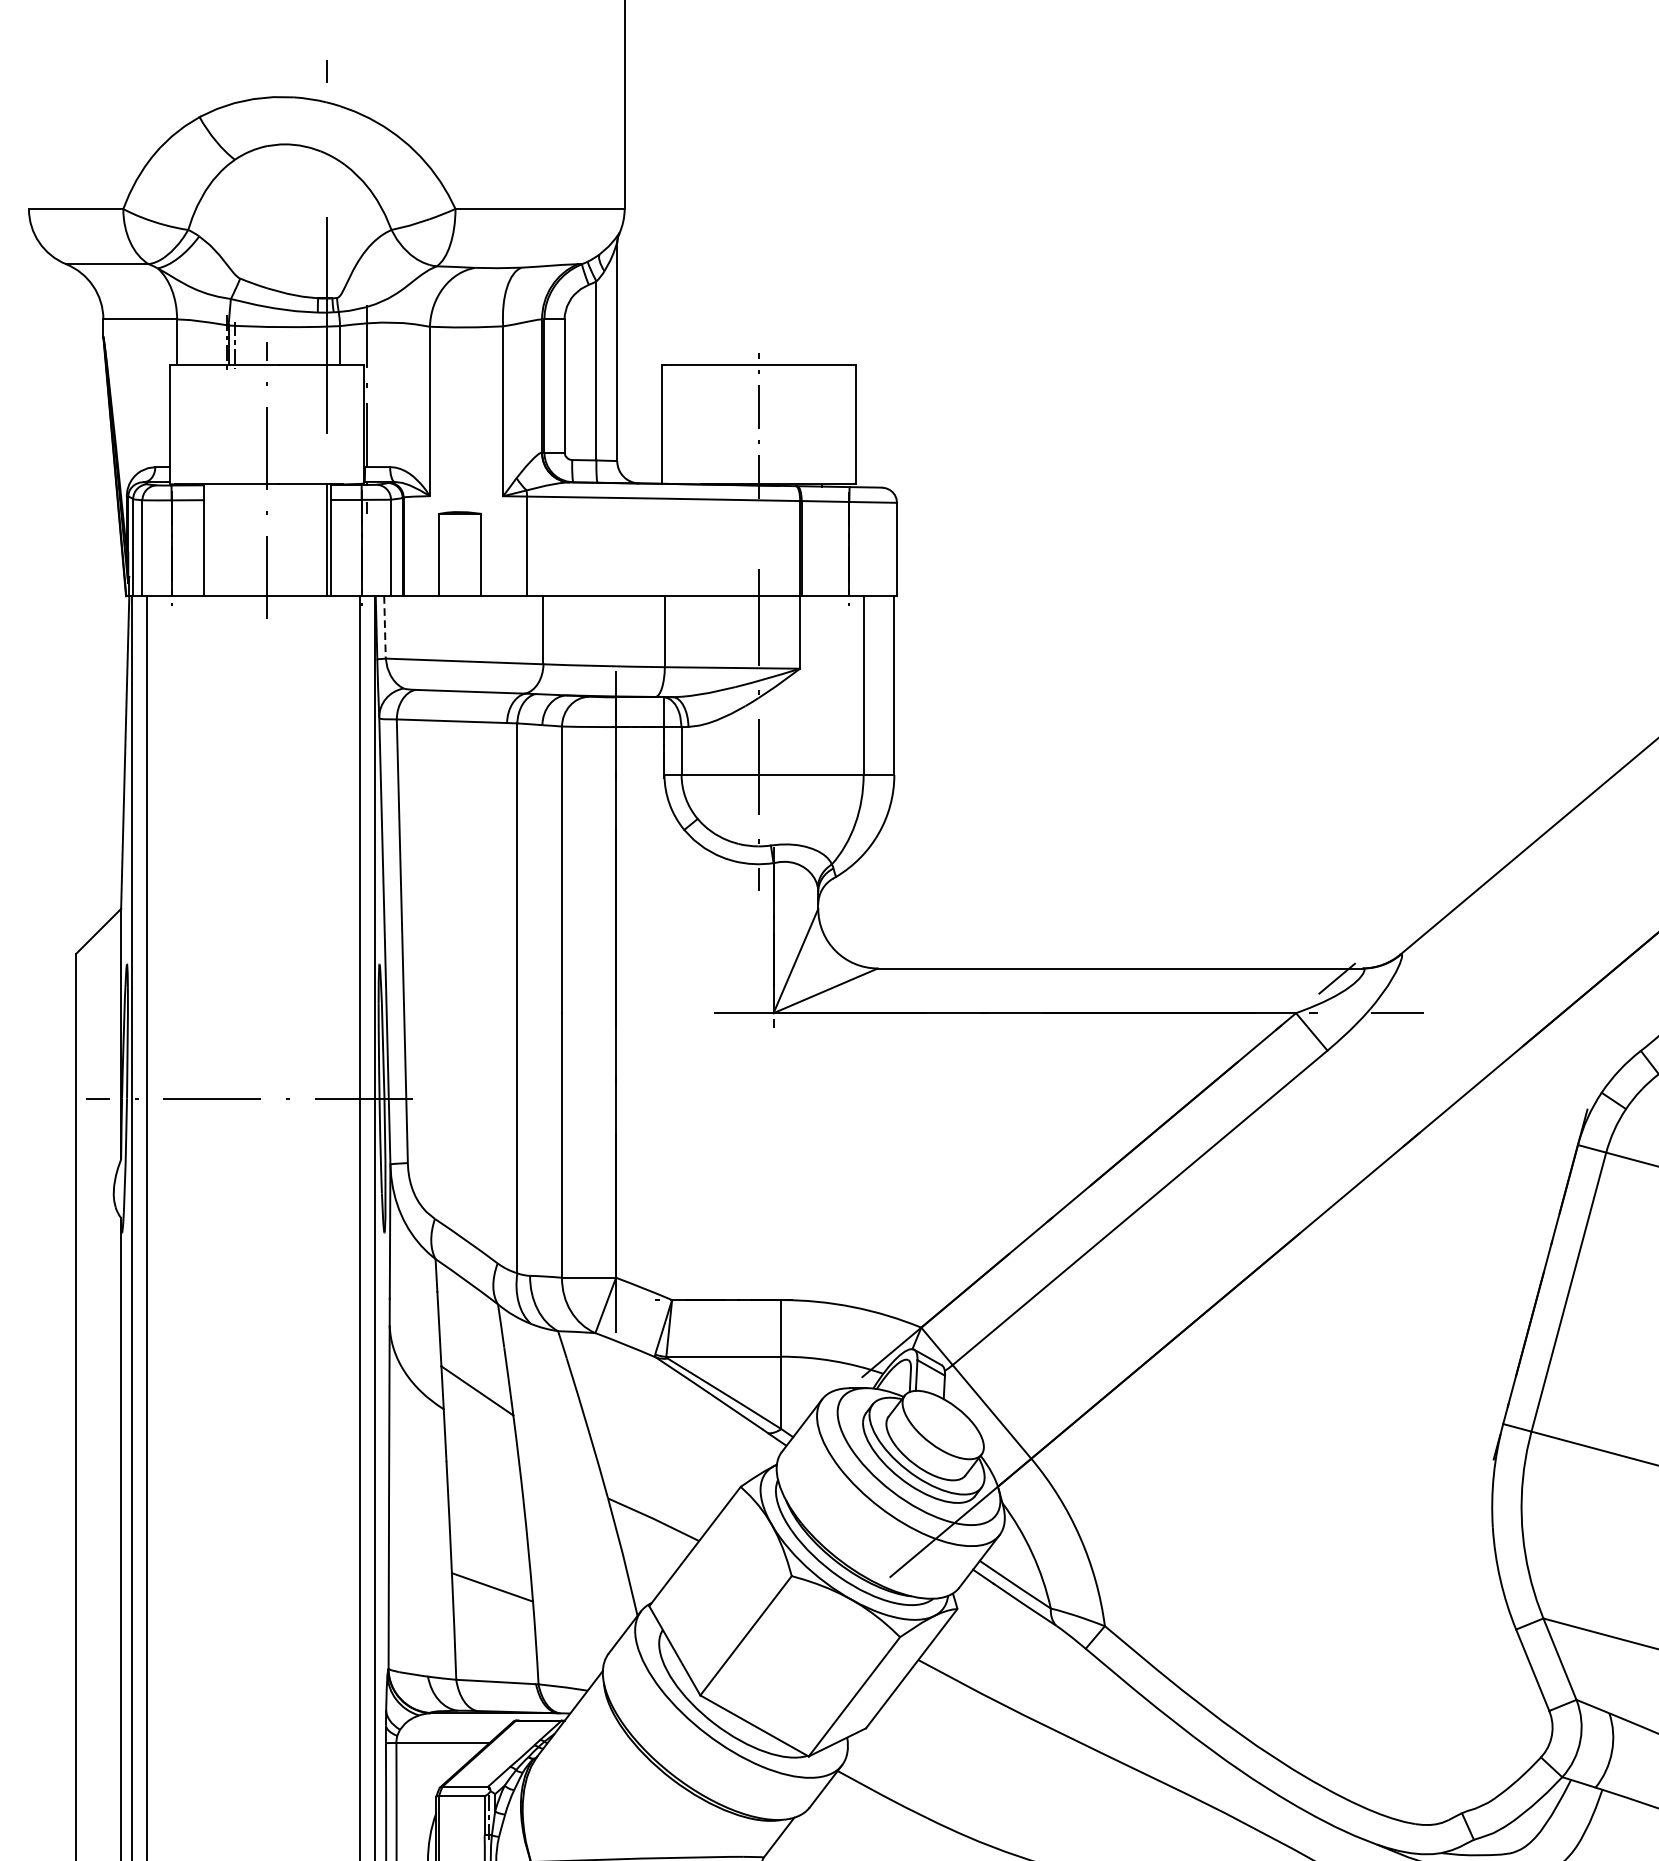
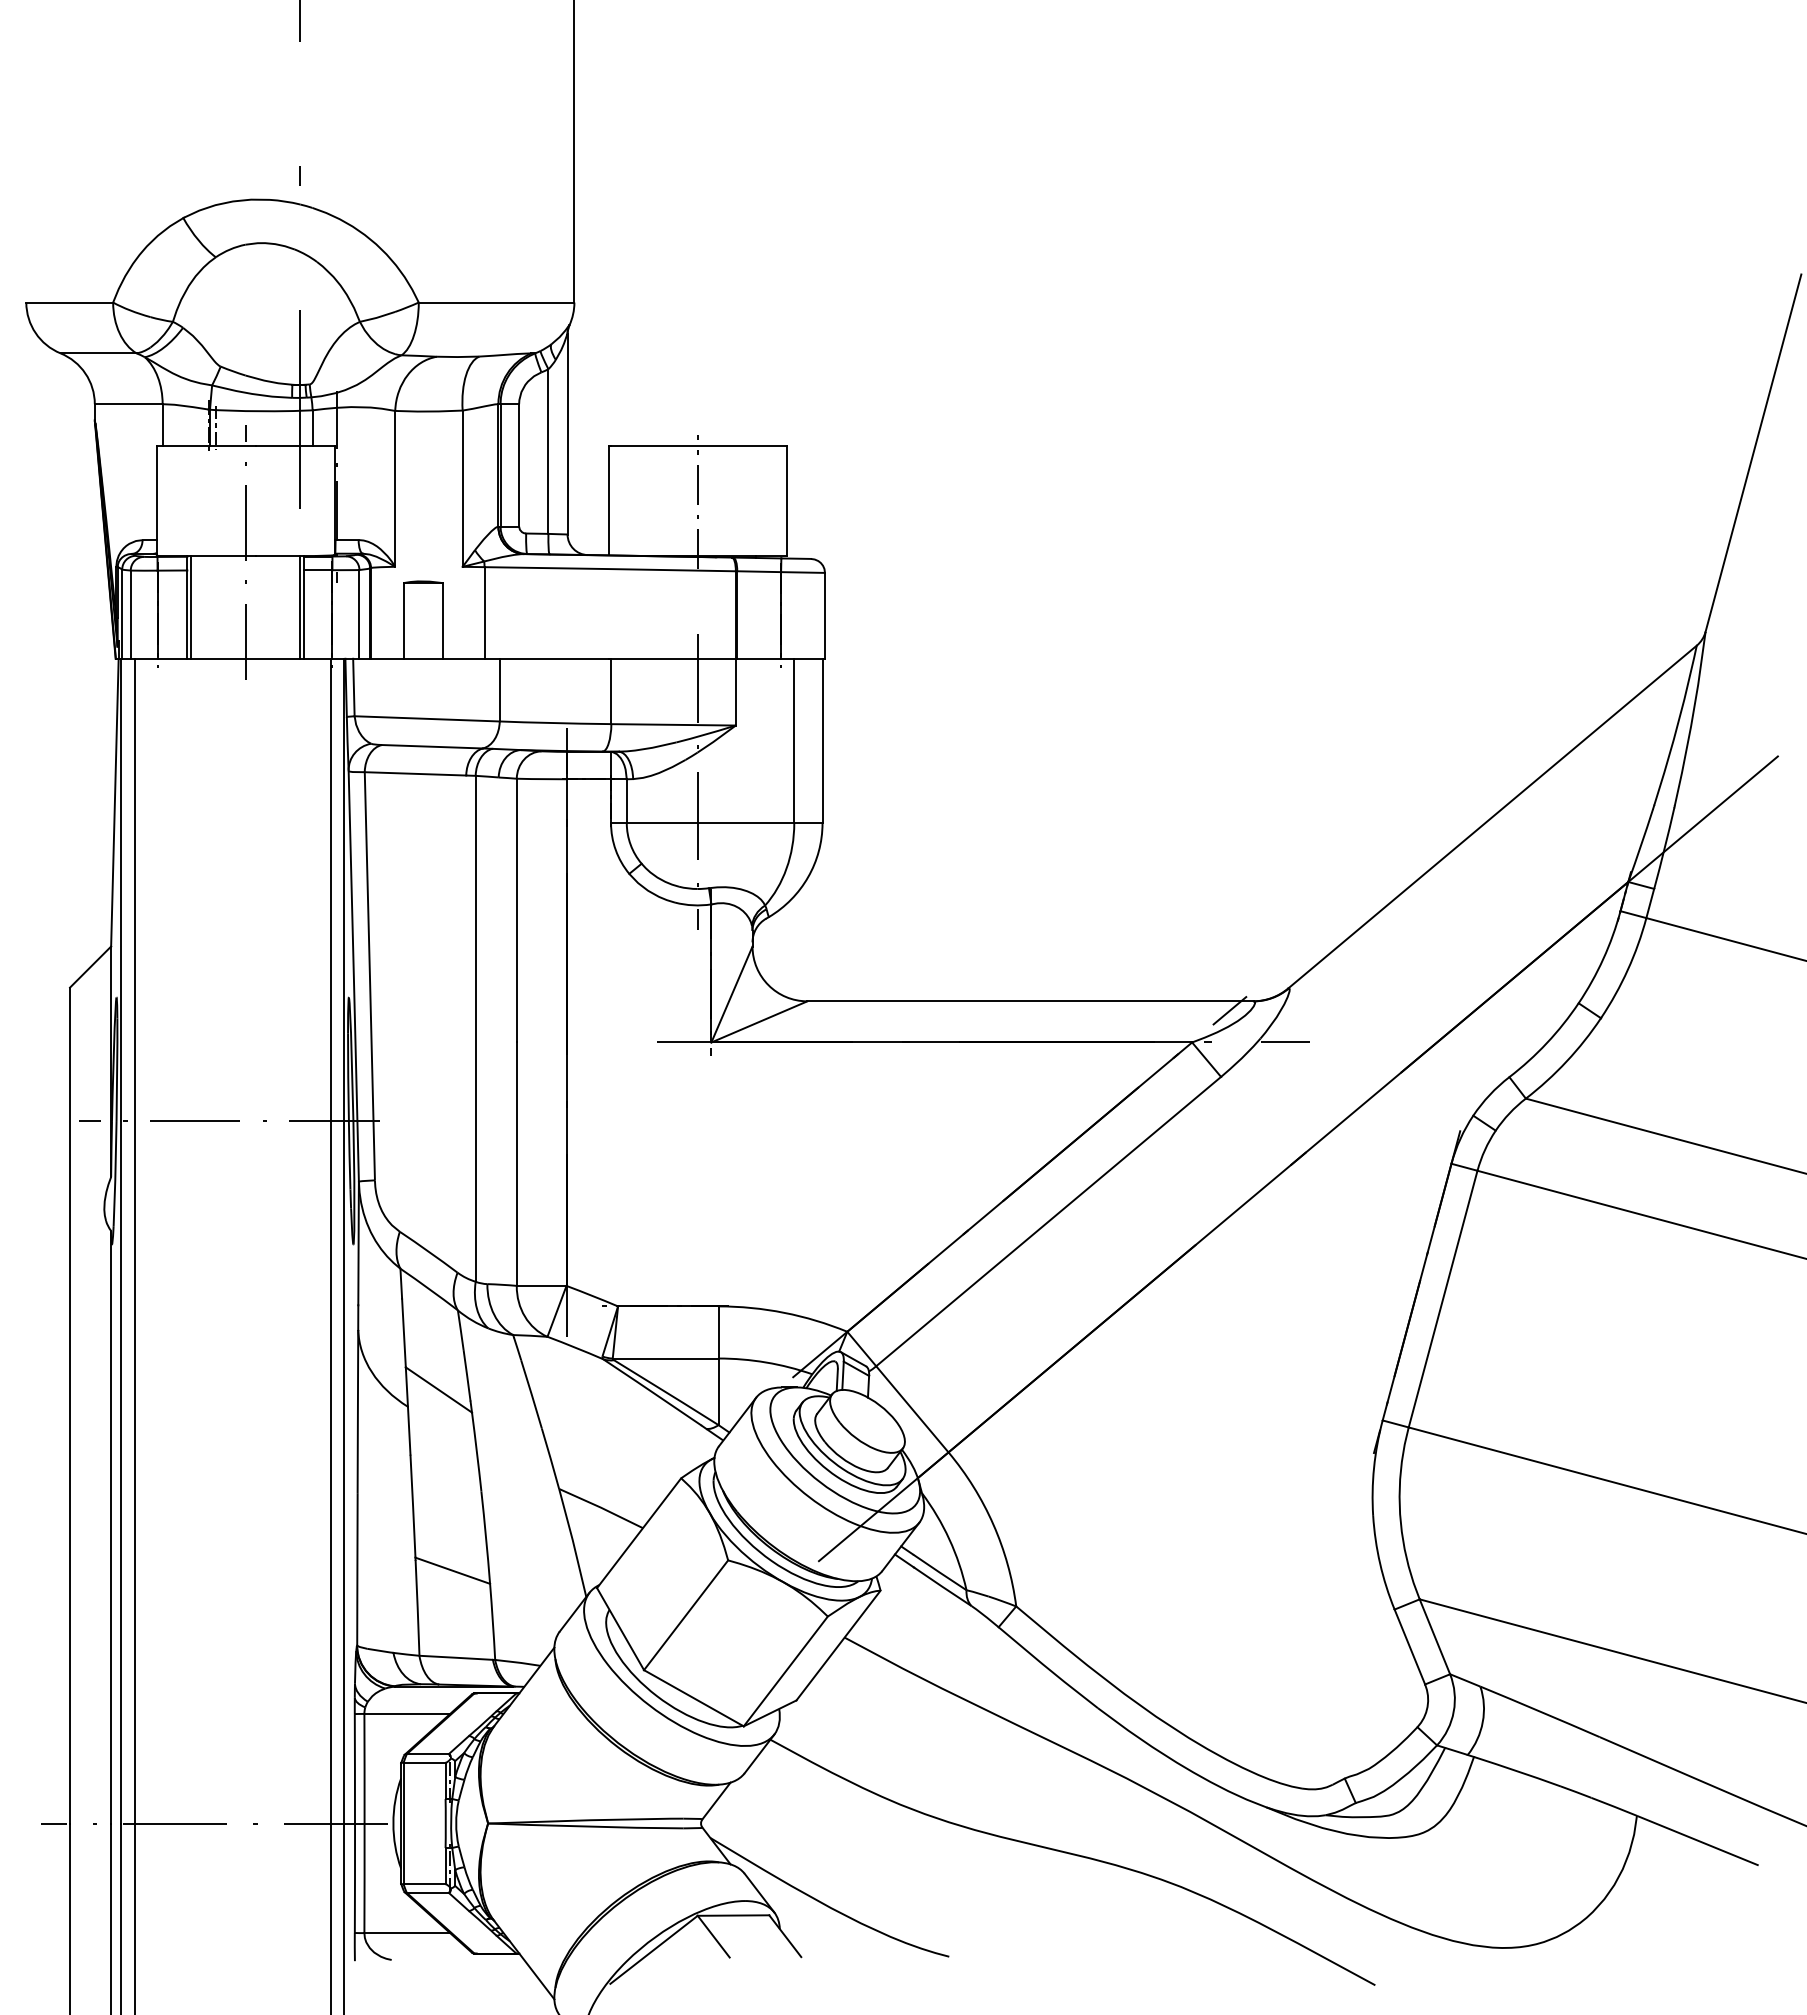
line: (207, 540) -> (190, 607), added
line: (384, 627) -> (353, 687), dashed -> solid

